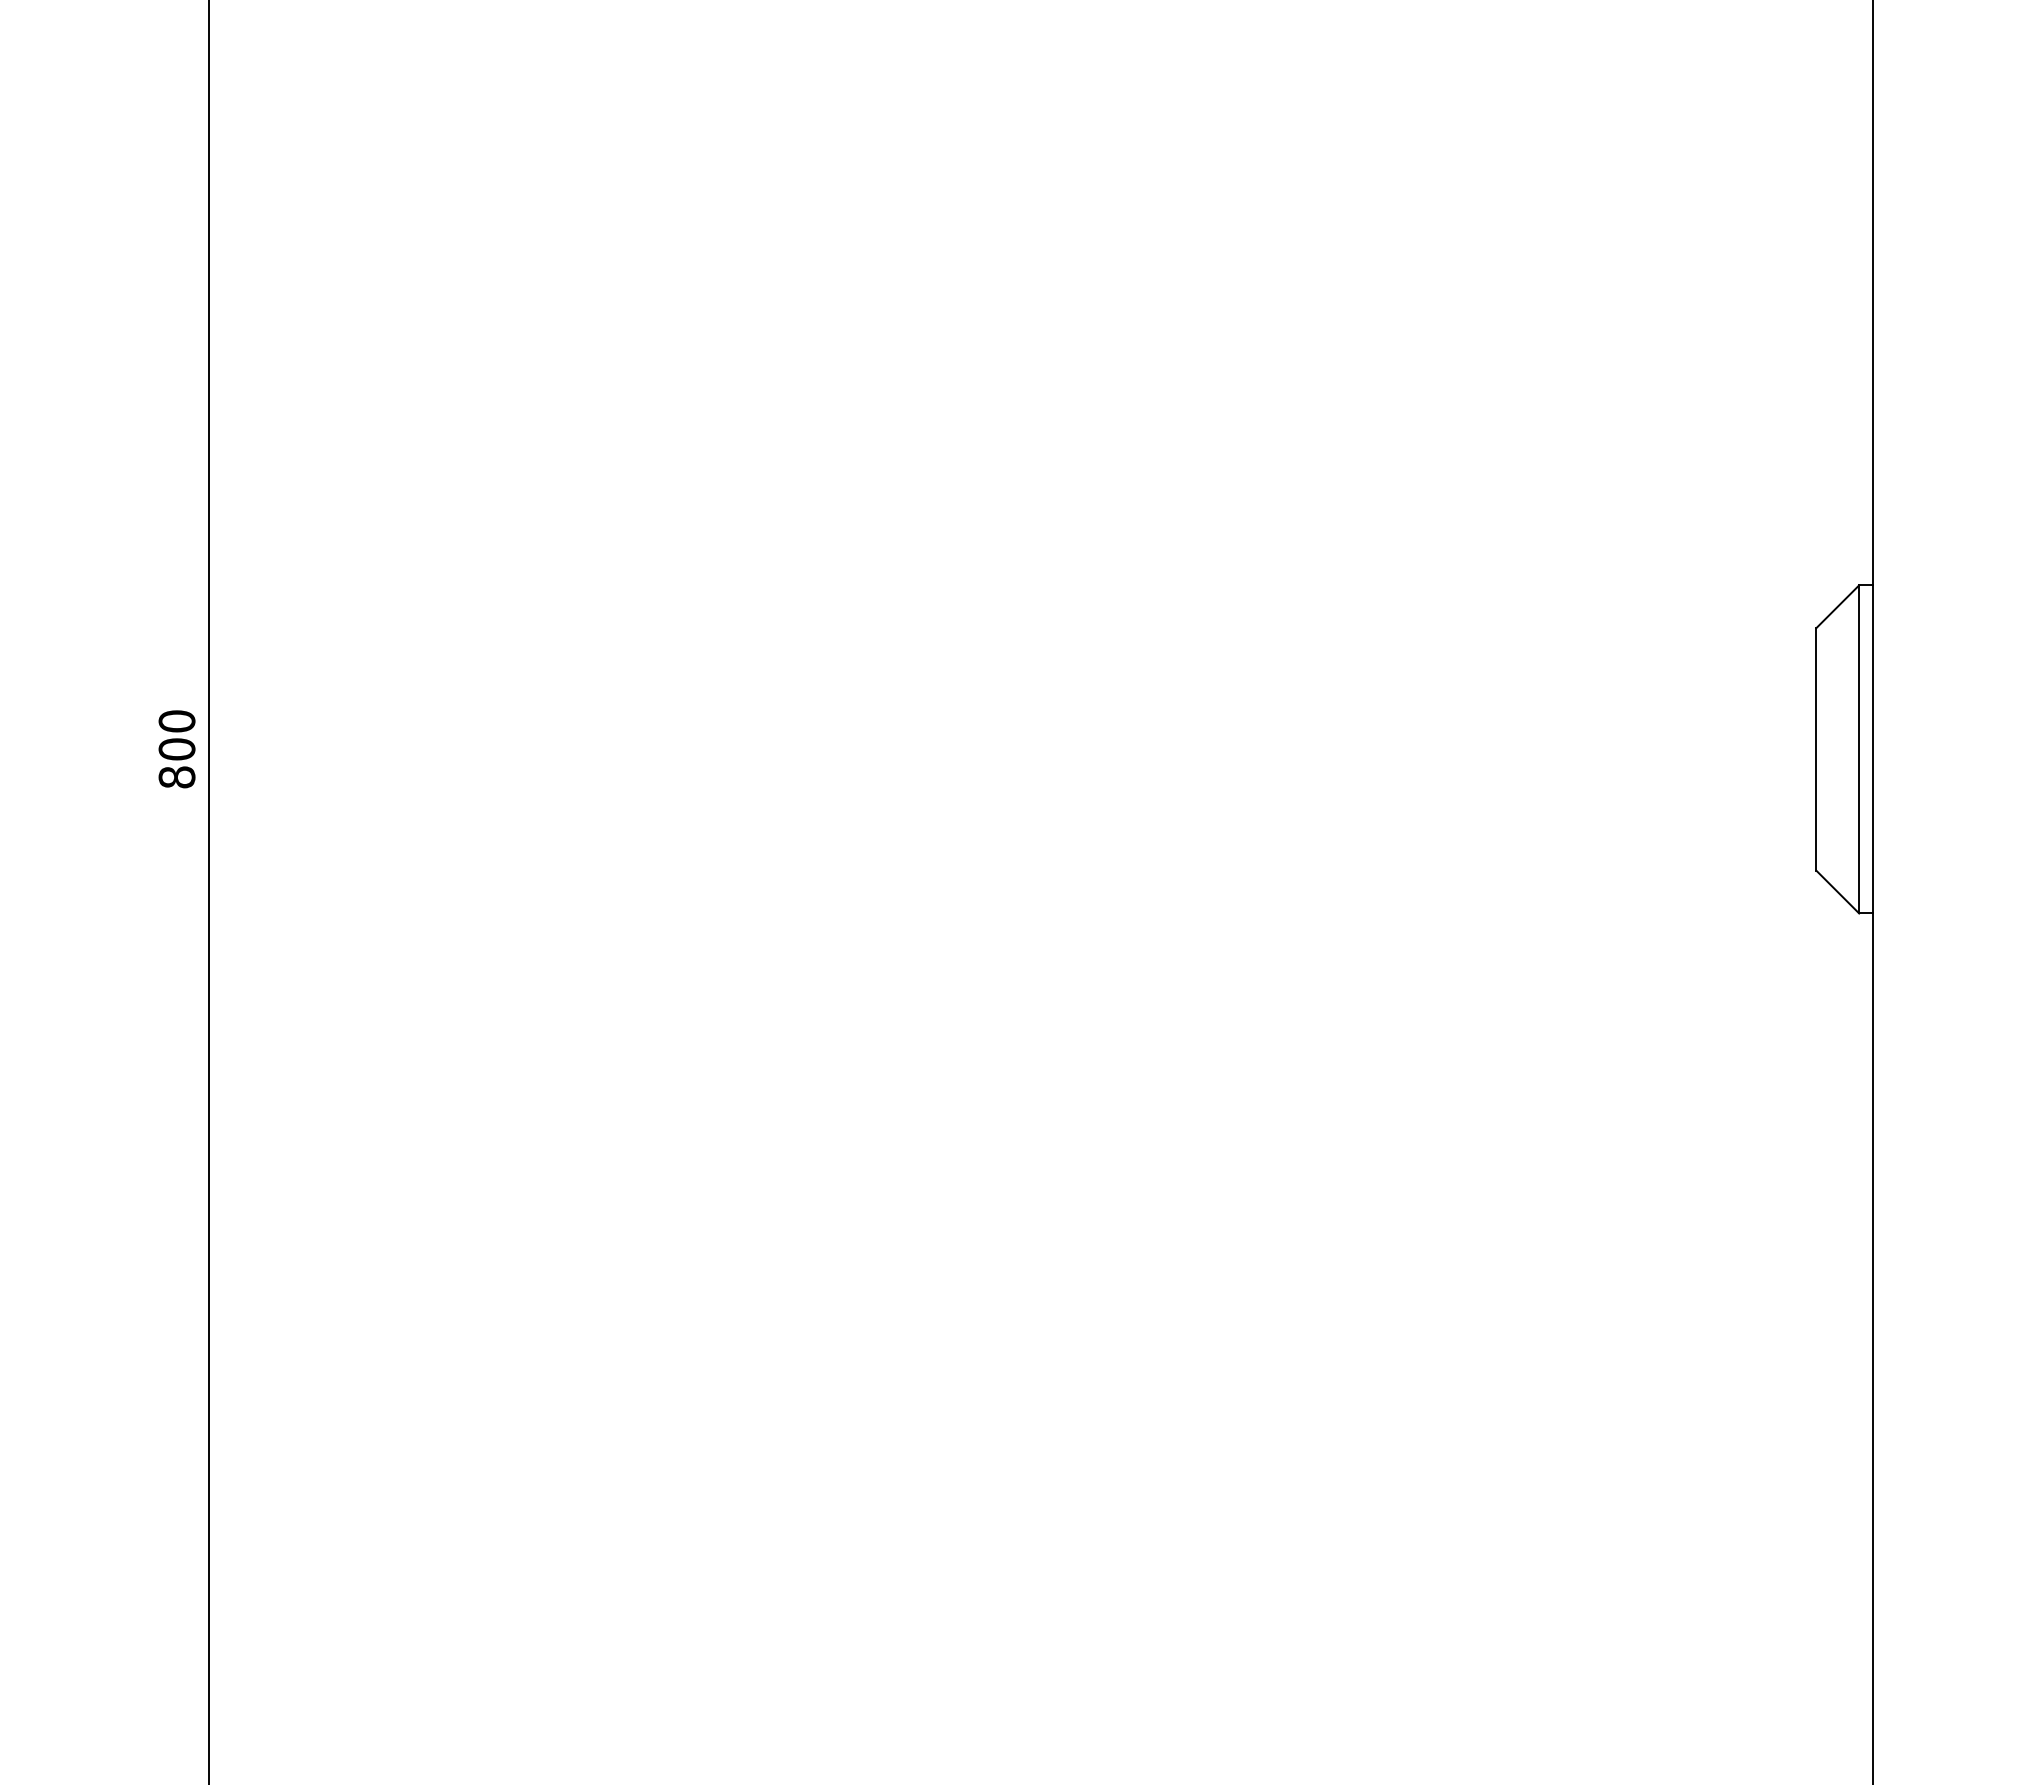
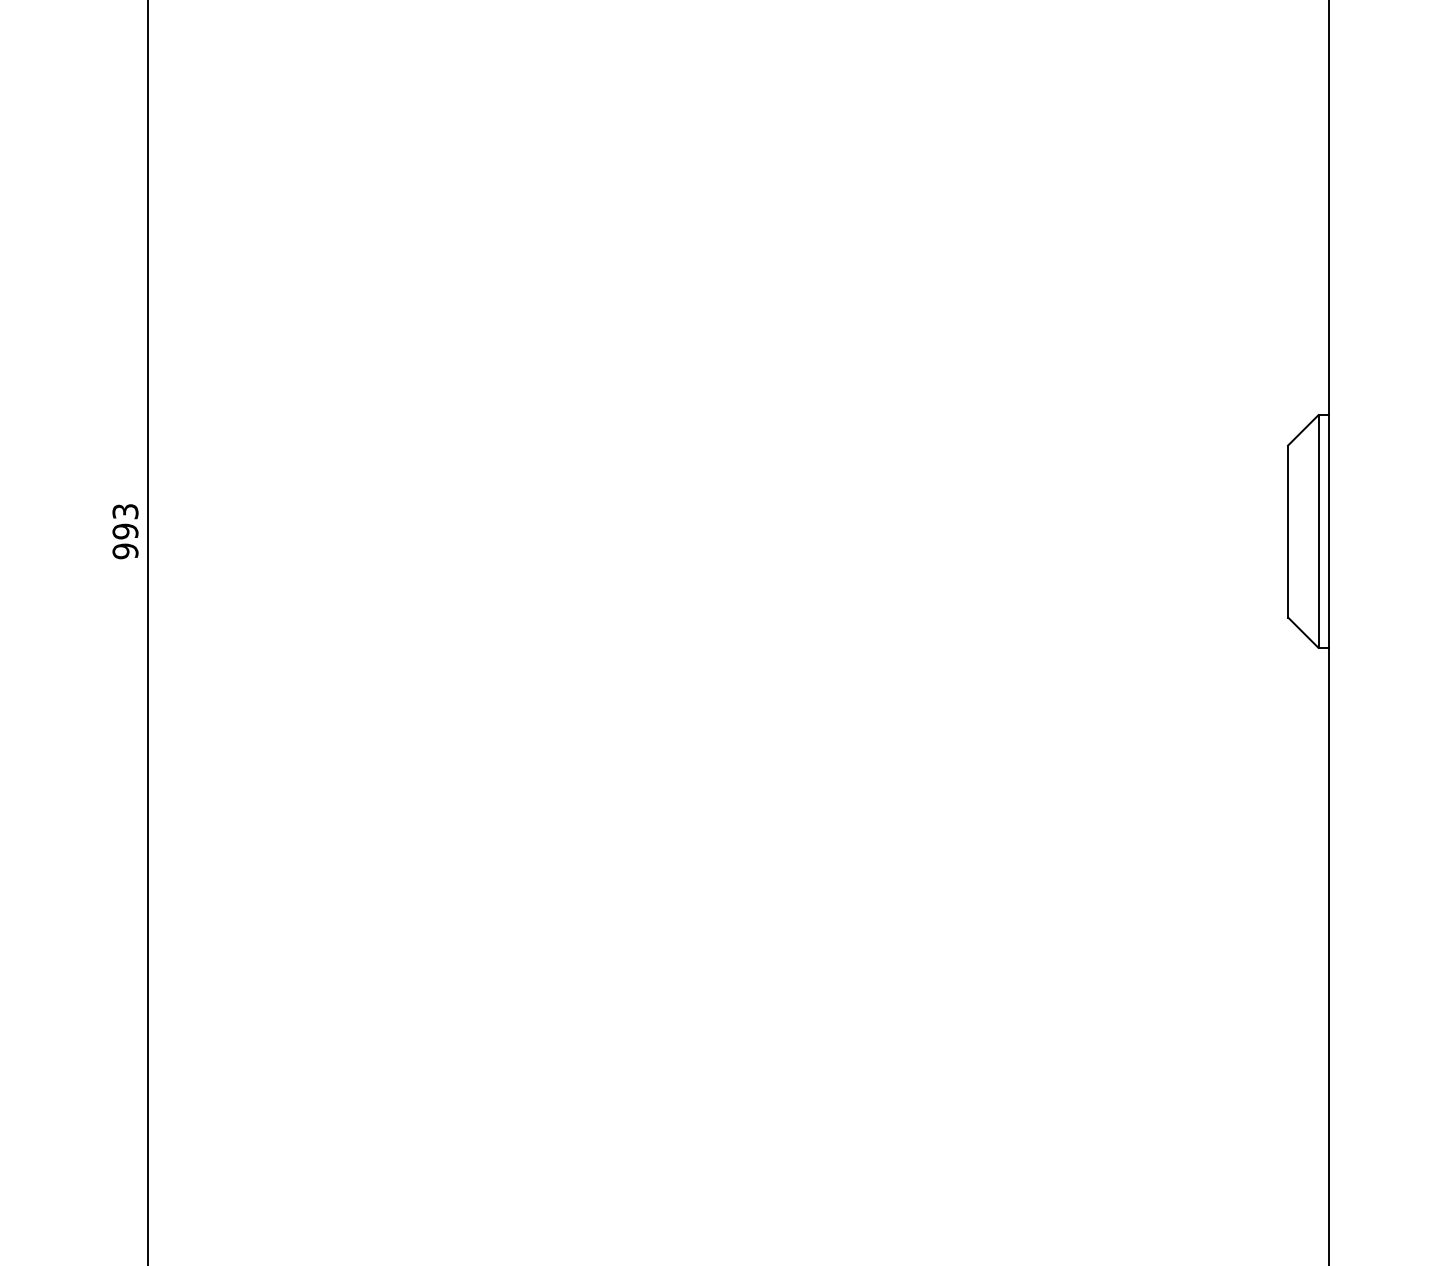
text: (176, 749) -> (125, 531), 800 -> 993

